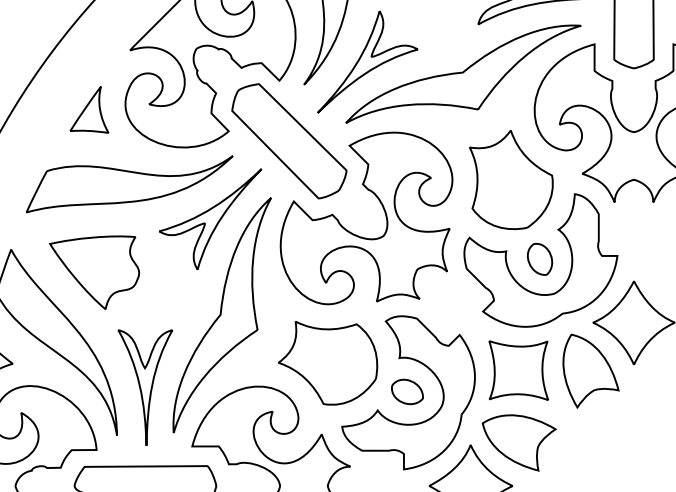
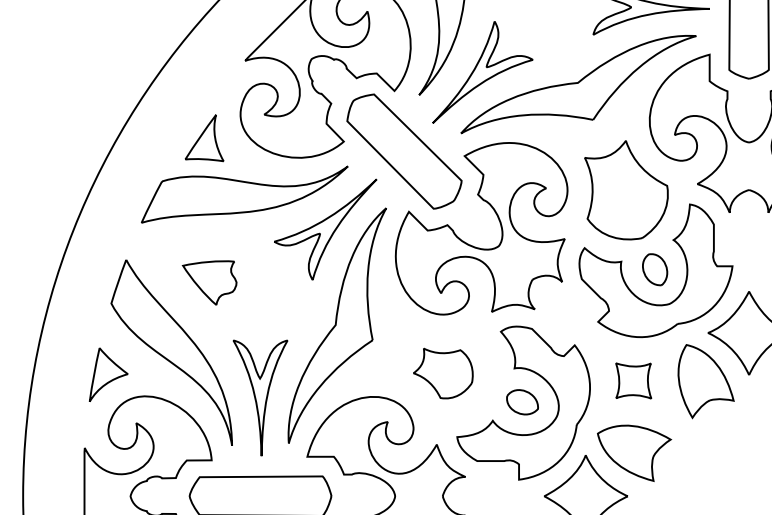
part: (89, 110) -> (204, 138), moved
part: (94, 272) -> (209, 282), size x0.6
part: (328, 363) -> (443, 373), size x0.6
part: (518, 370) -> (633, 380), size x0.6

